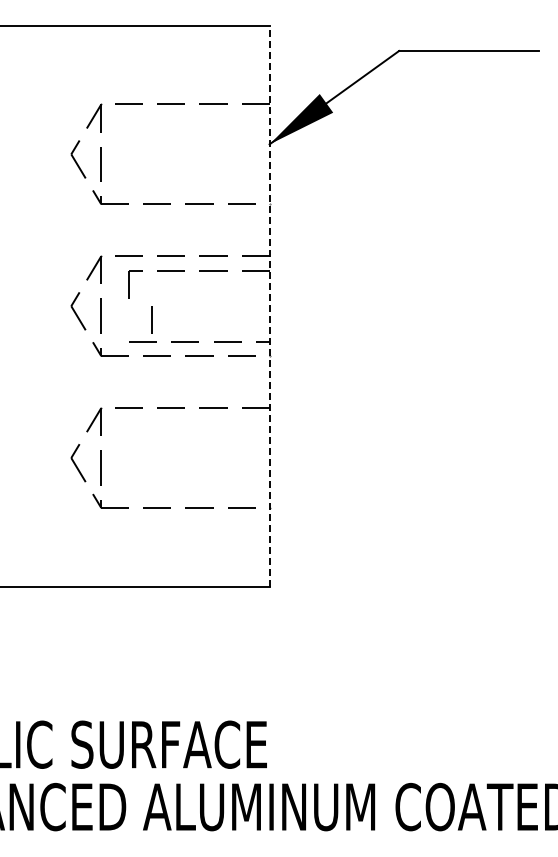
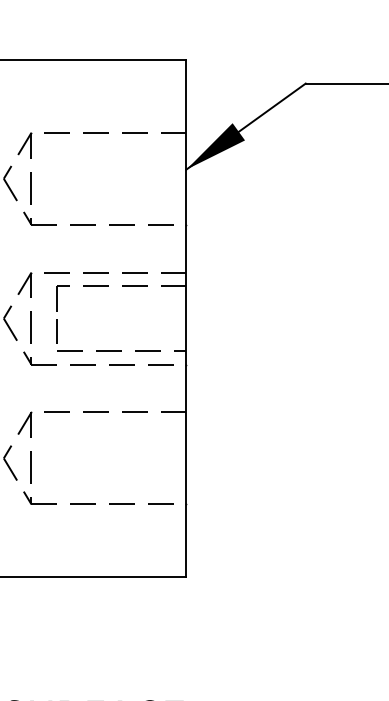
line: (269, 306) -> (186, 318), dashed -> solid
line: (151, 319) -> (56, 330), moved

